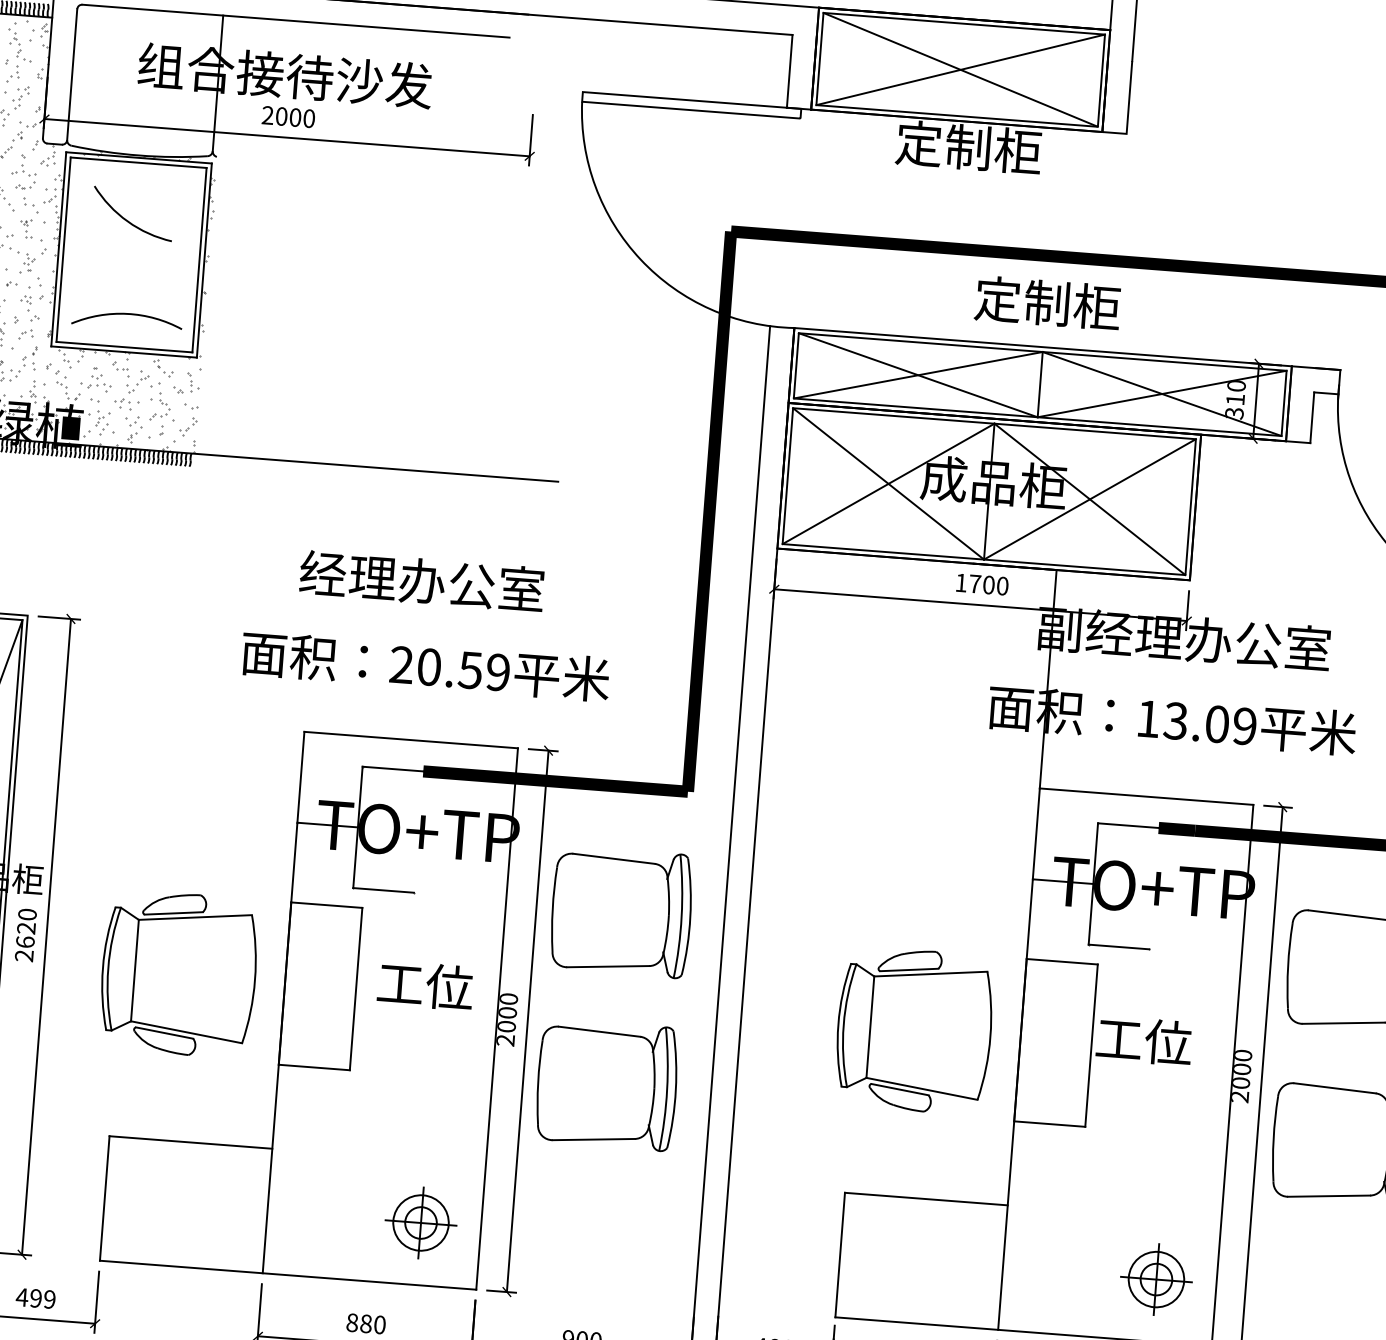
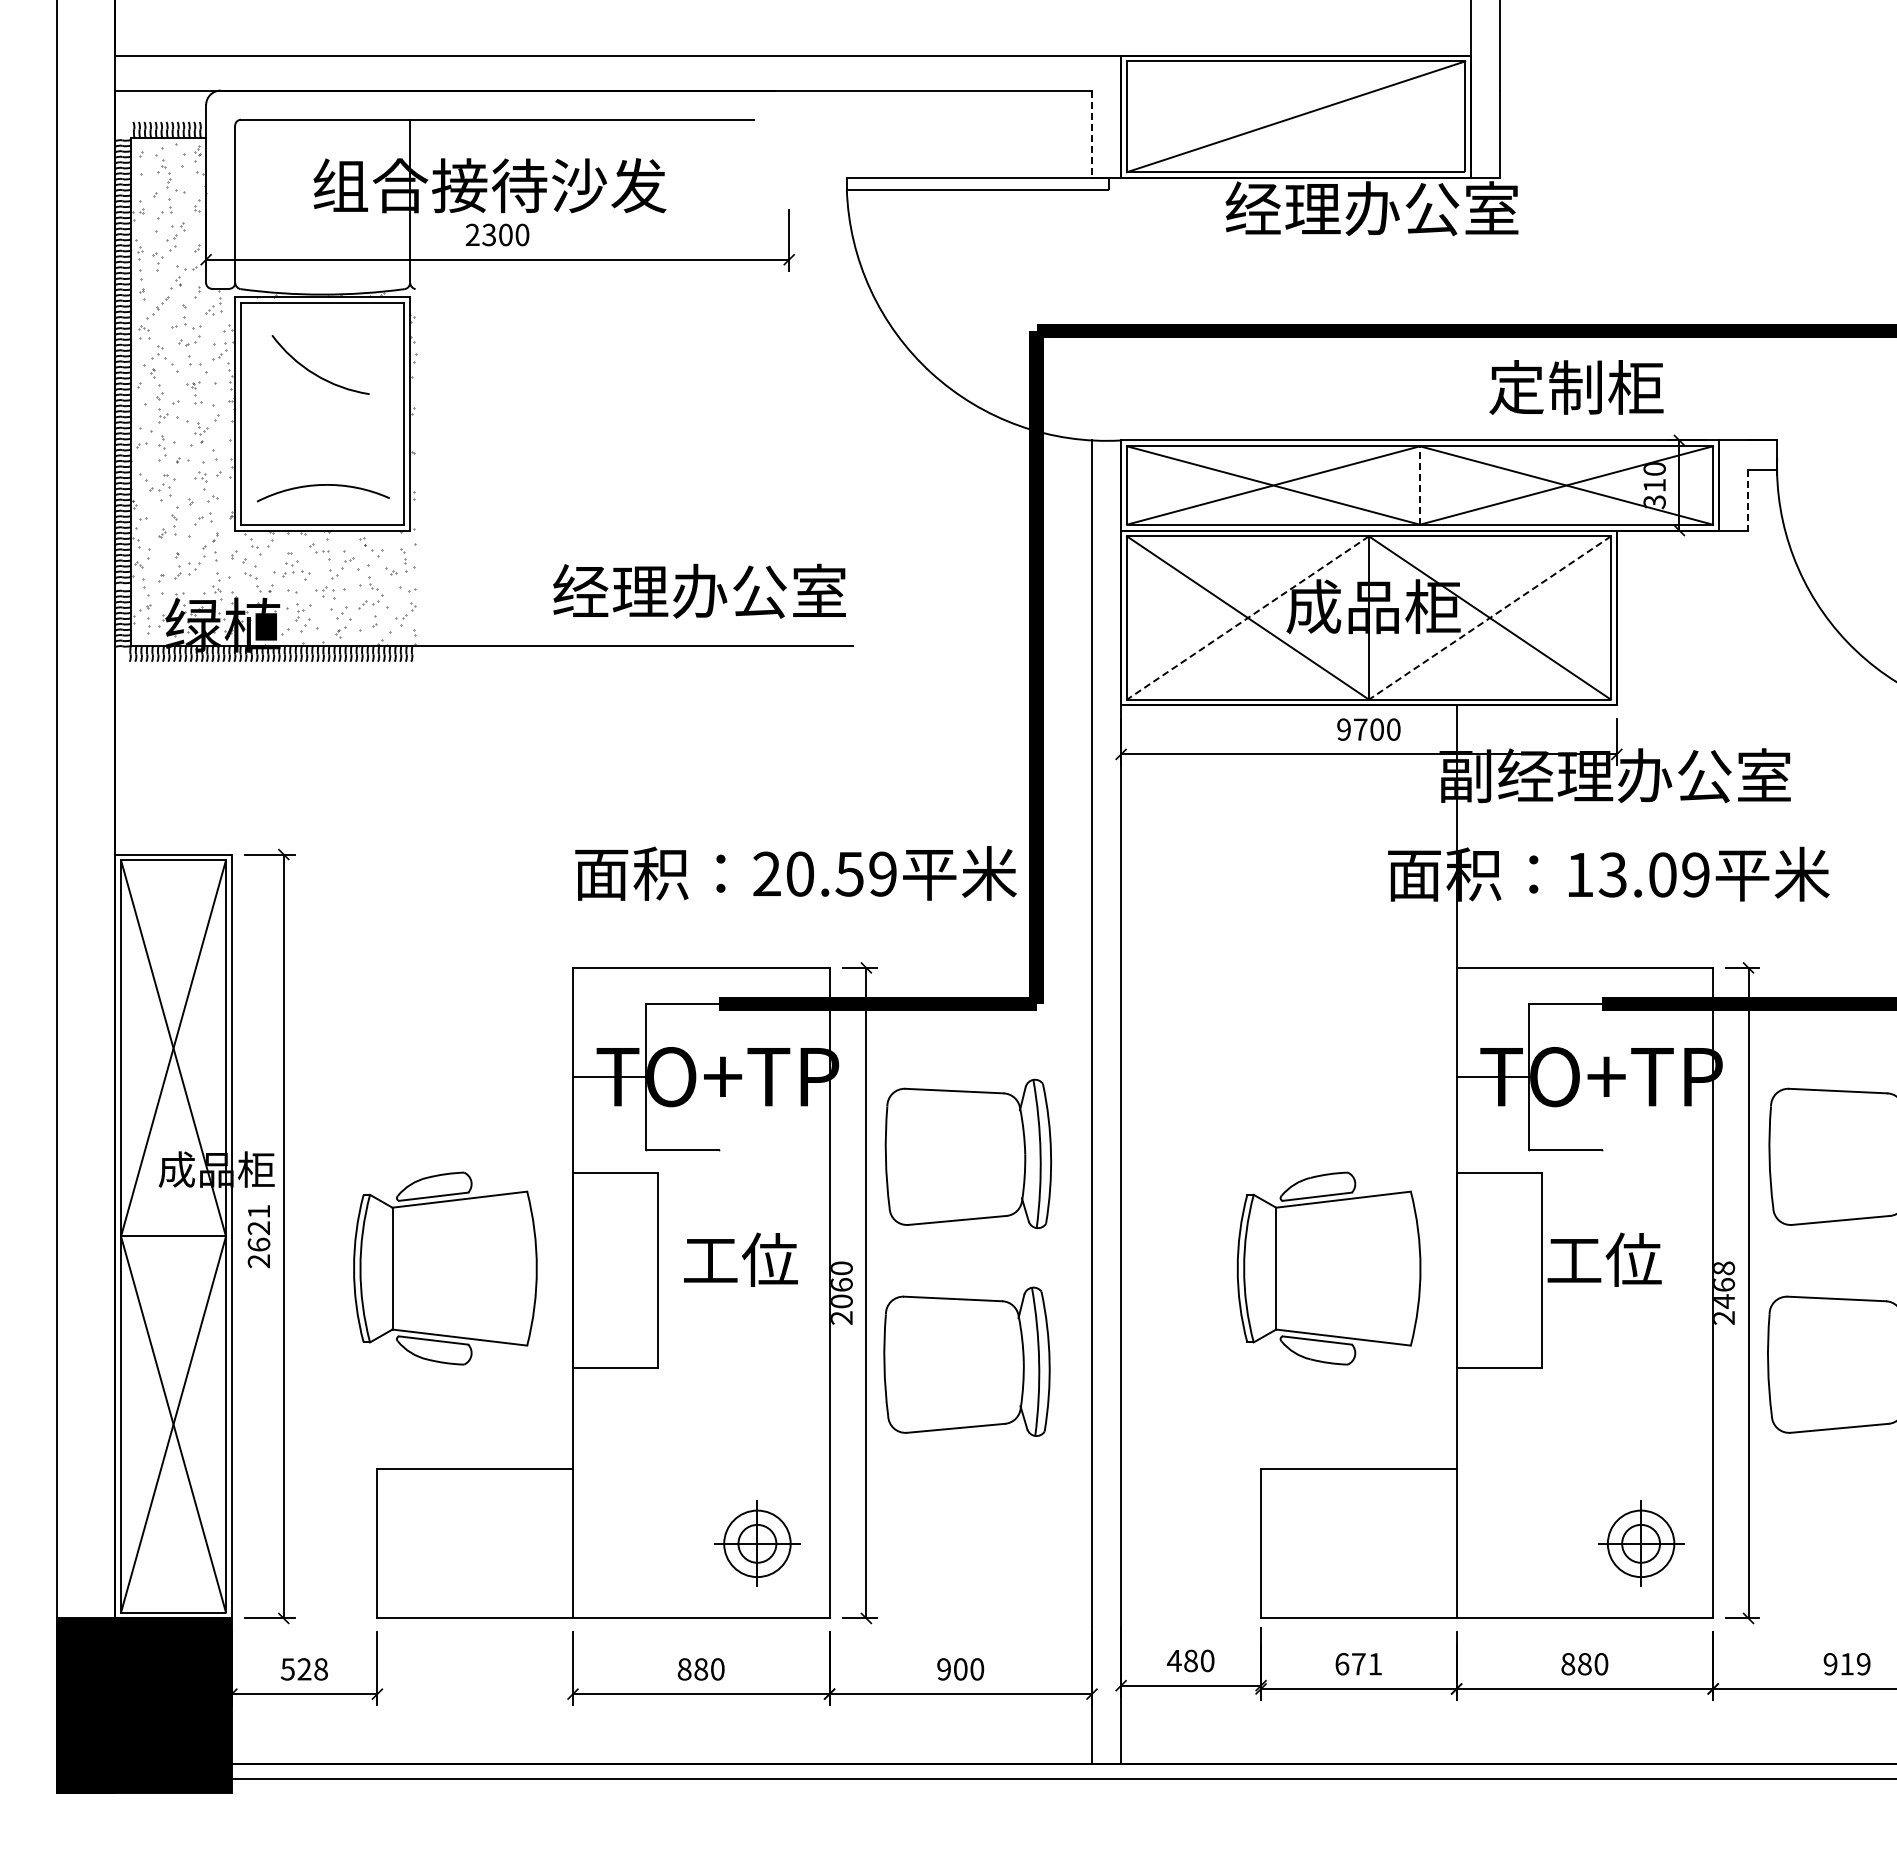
line: (960, 69) -> (1295, 116), removed
line: (789, 71) -> (1091, 134), solid -> dashed
text: (281, 116) -> (489, 234), 2000 -> 2300
text: (1017, 150) -> (1371, 208), 定制柜 -> 经理办公室
text: (1047, 303) -> (1576, 387), moved
line: (1040, 384) -> (1420, 485), solid -> dashed
line: (1312, 418) -> (1748, 500), solid -> dashed
line: (888, 484) -> (1247, 618), solid -> dashed
line: (1089, 499) -> (1489, 618), solid -> dashed
text: (421, 580) -> (699, 590), moved
text: (960, 582) -> (1343, 729), 1700 -> 9700
text: (425, 666) -> (795, 873), moved
text: (27, 914) -> (258, 1211), 2620 -> 2621
text: (507, 1012) -> (841, 1284), 2000 -> 2060
text: (1242, 1069) -> (1724, 1285), 2000 -> 2468
text: (35, 1298) -> (303, 1669), 499 -> 528

